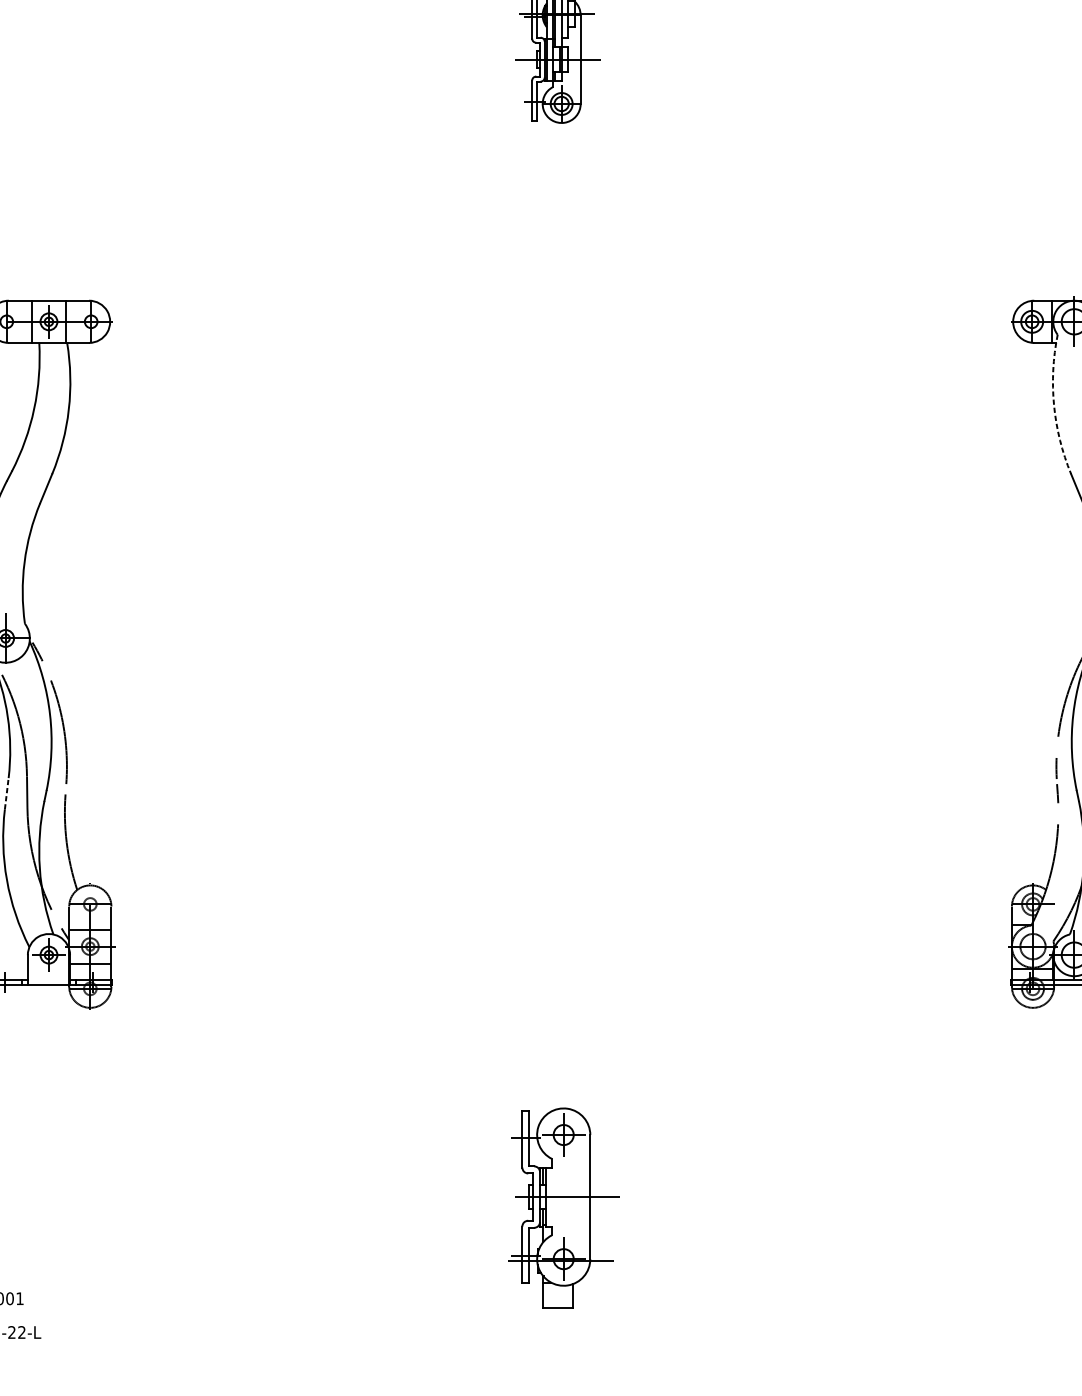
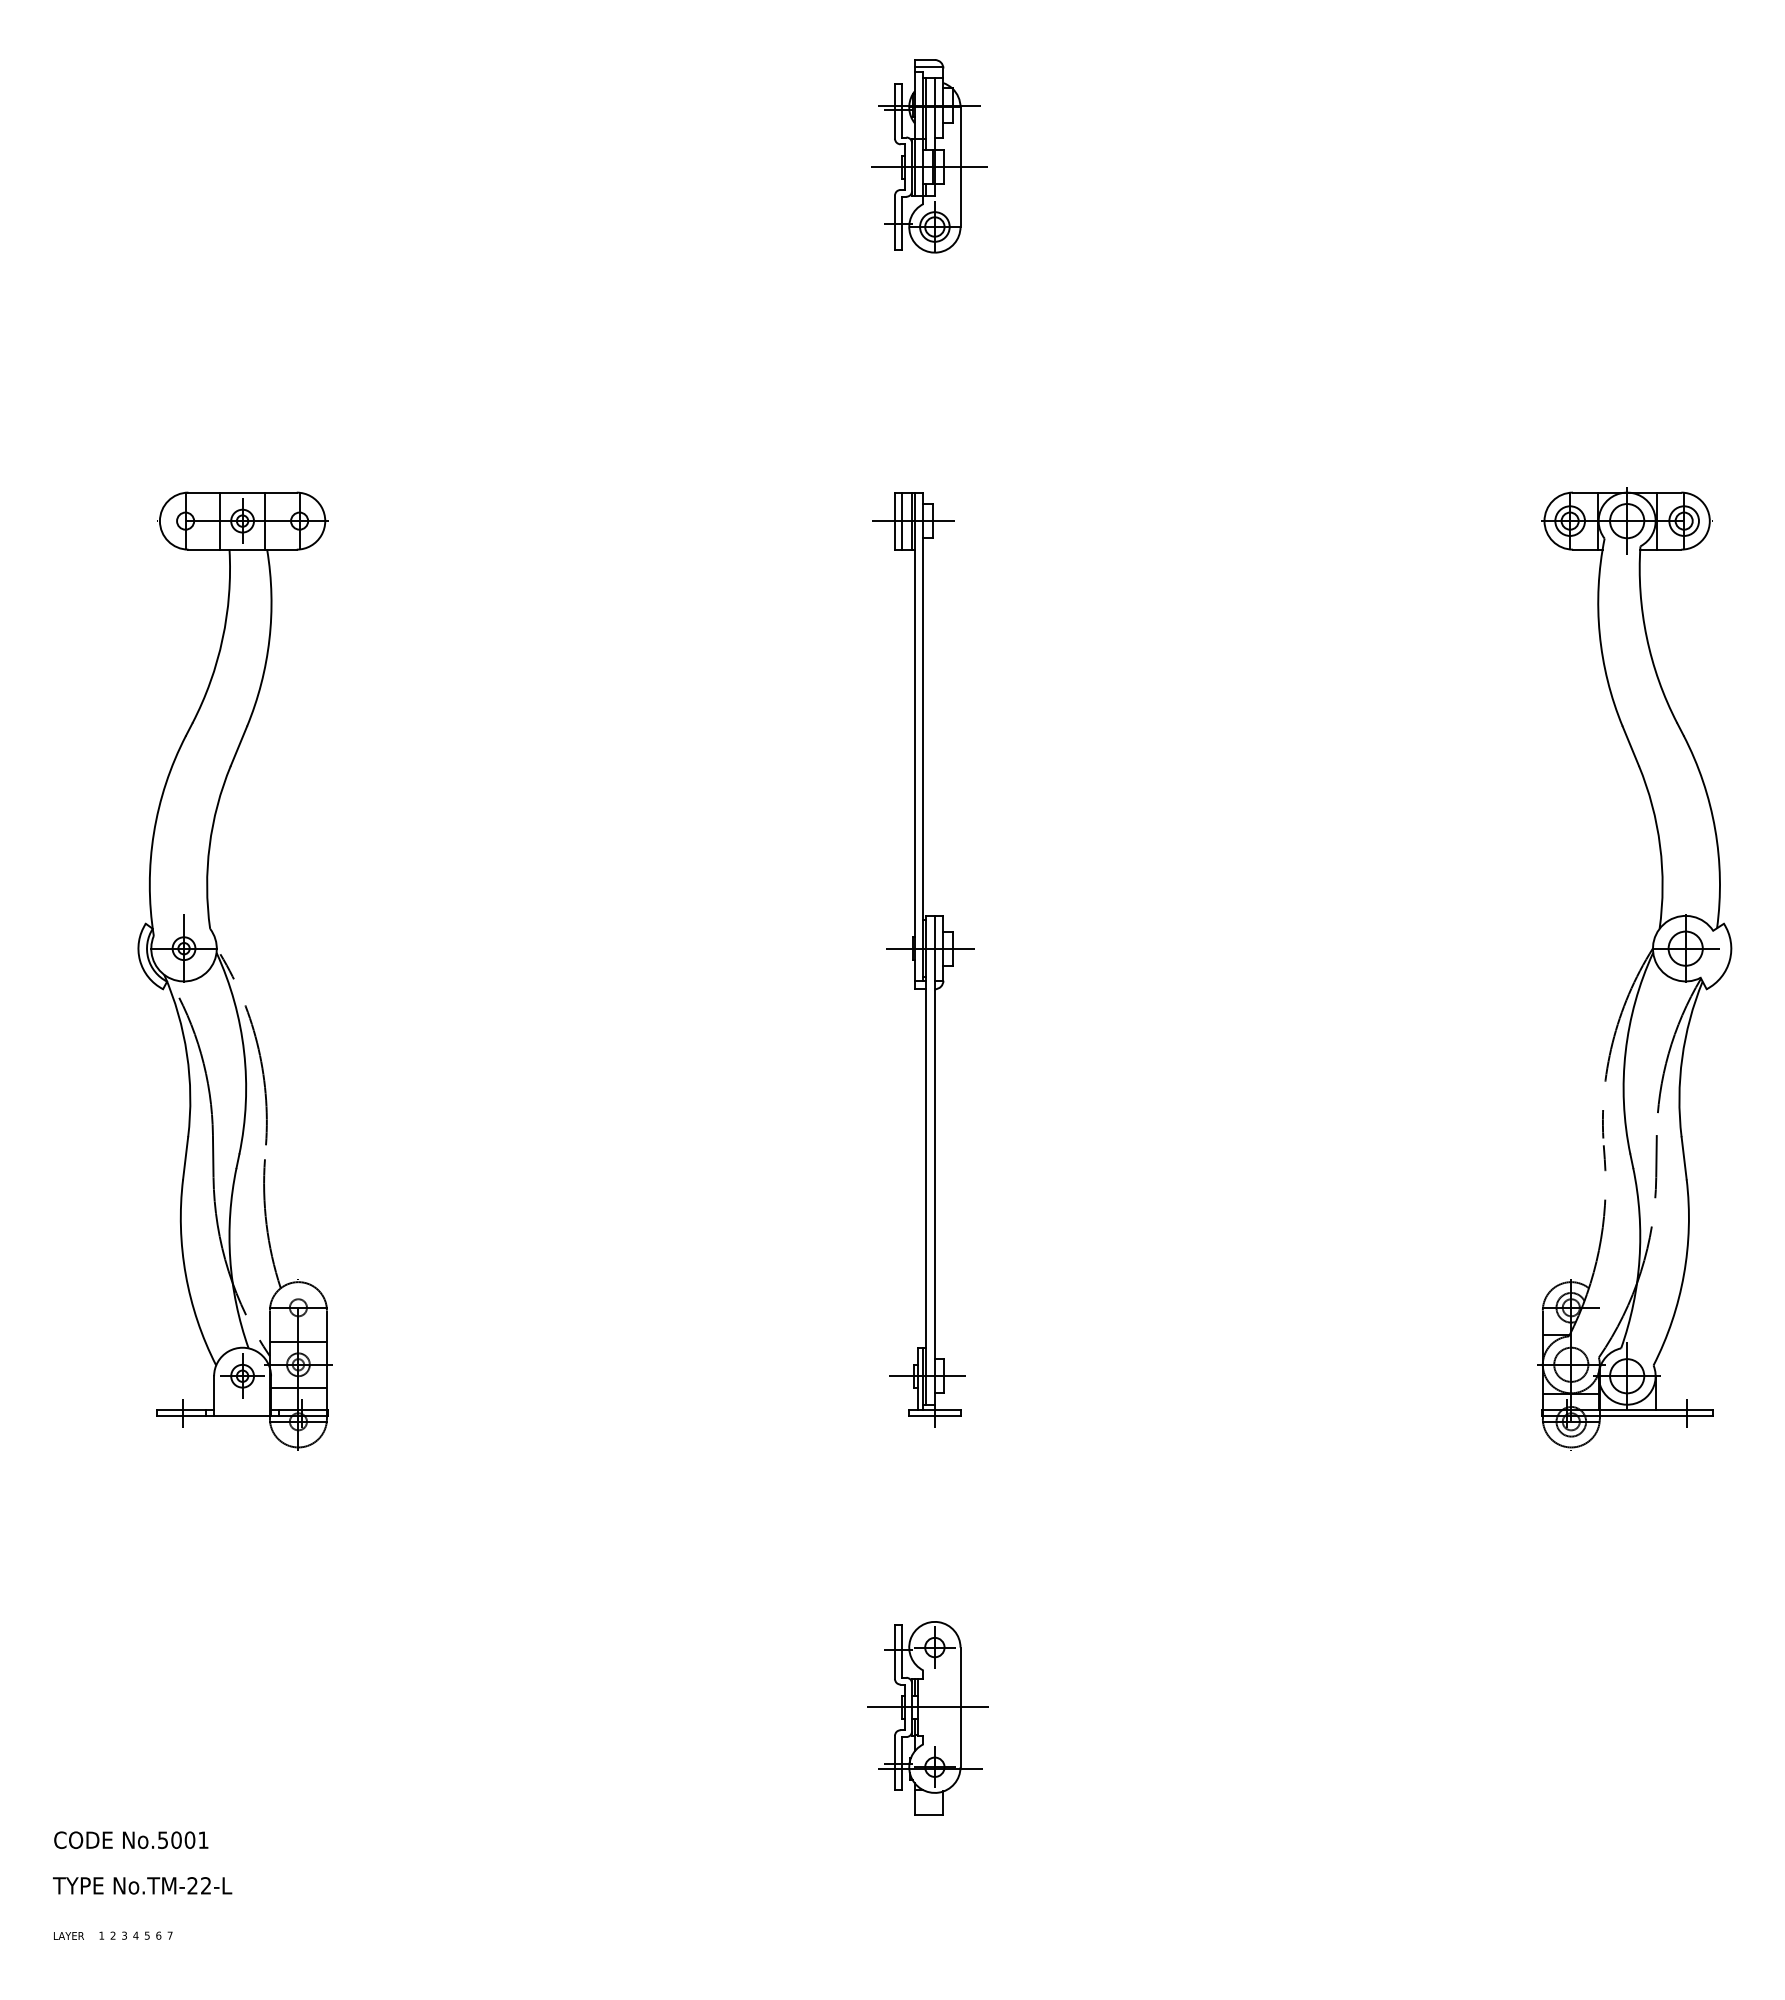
arc: (1053, 405) -> (1599, 633), dashed -> solid
part: (553, 646) -> (923, 959), added
line: (6, 793) -> (185, 1157), dashed -> solid
part: (556, 1208) -> (927, 1718), size x0.71

